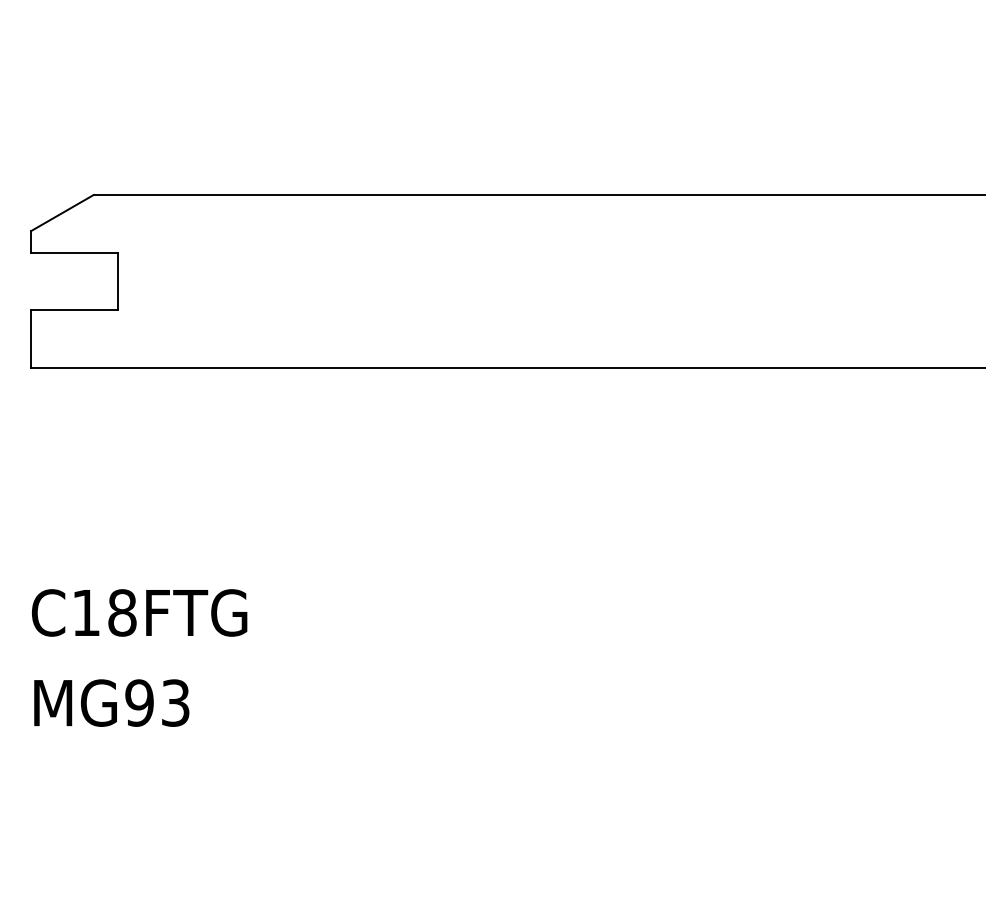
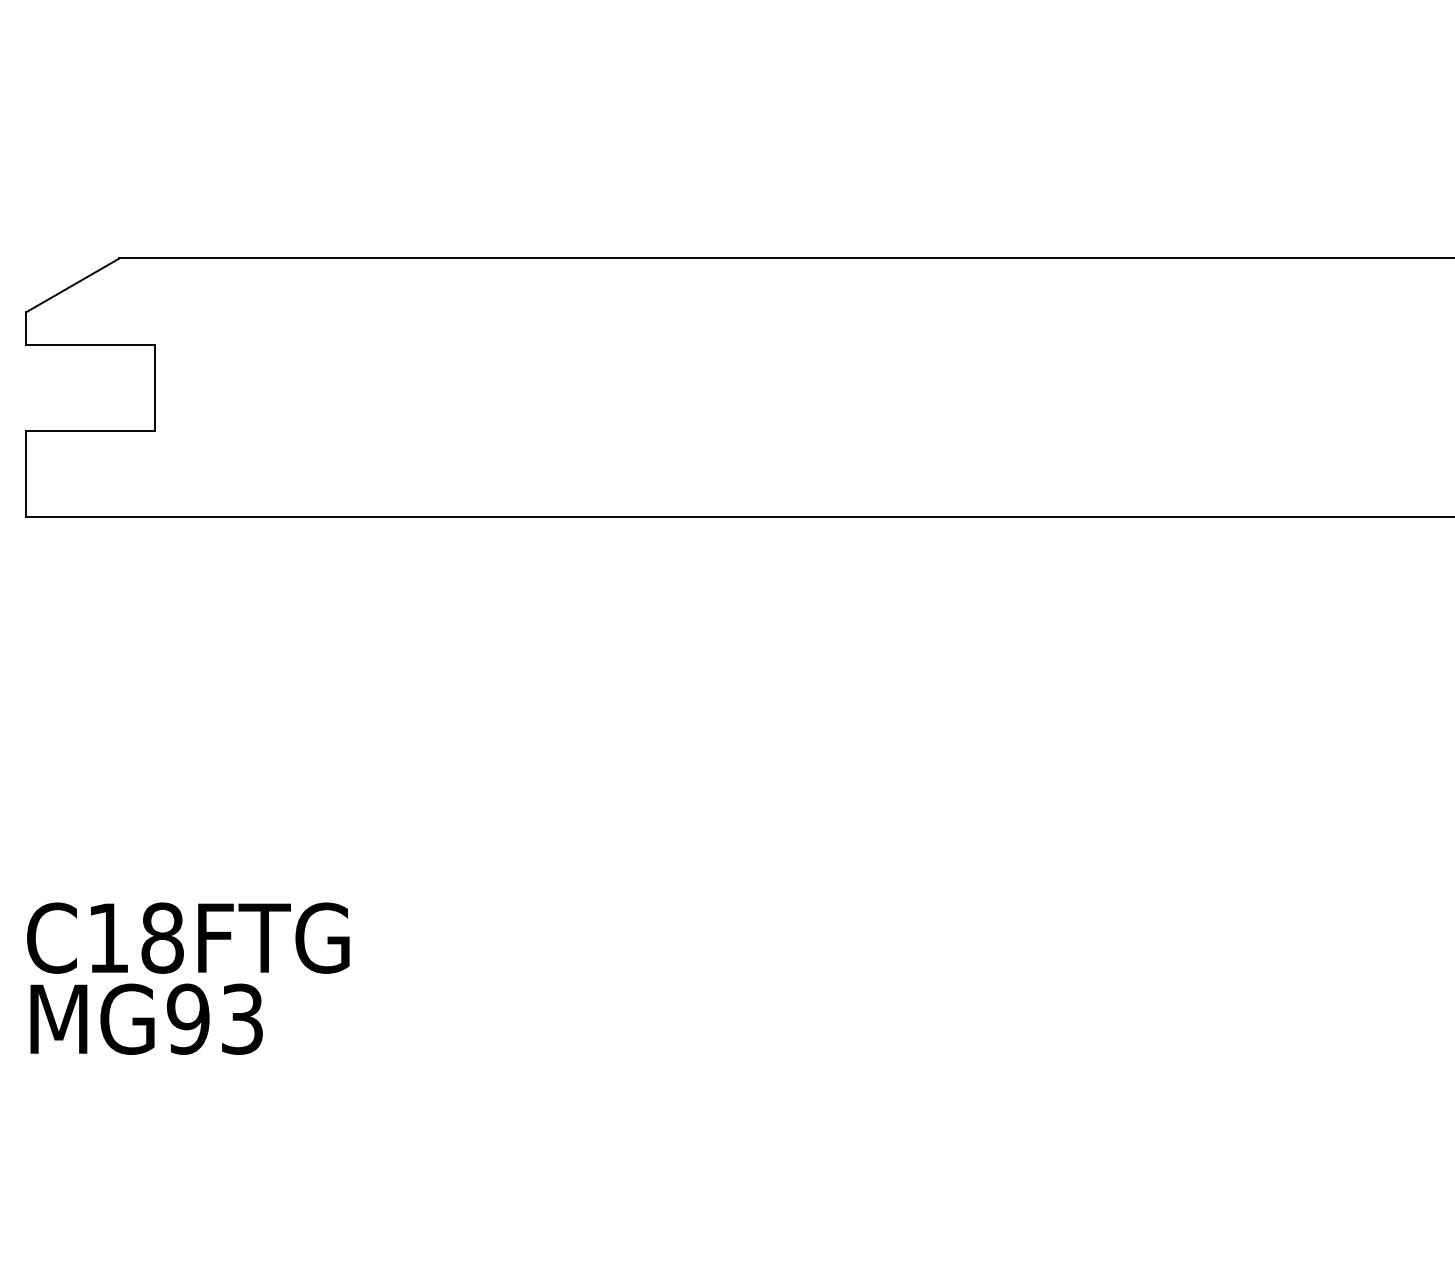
text: (139, 612) -> (188, 937), moved

